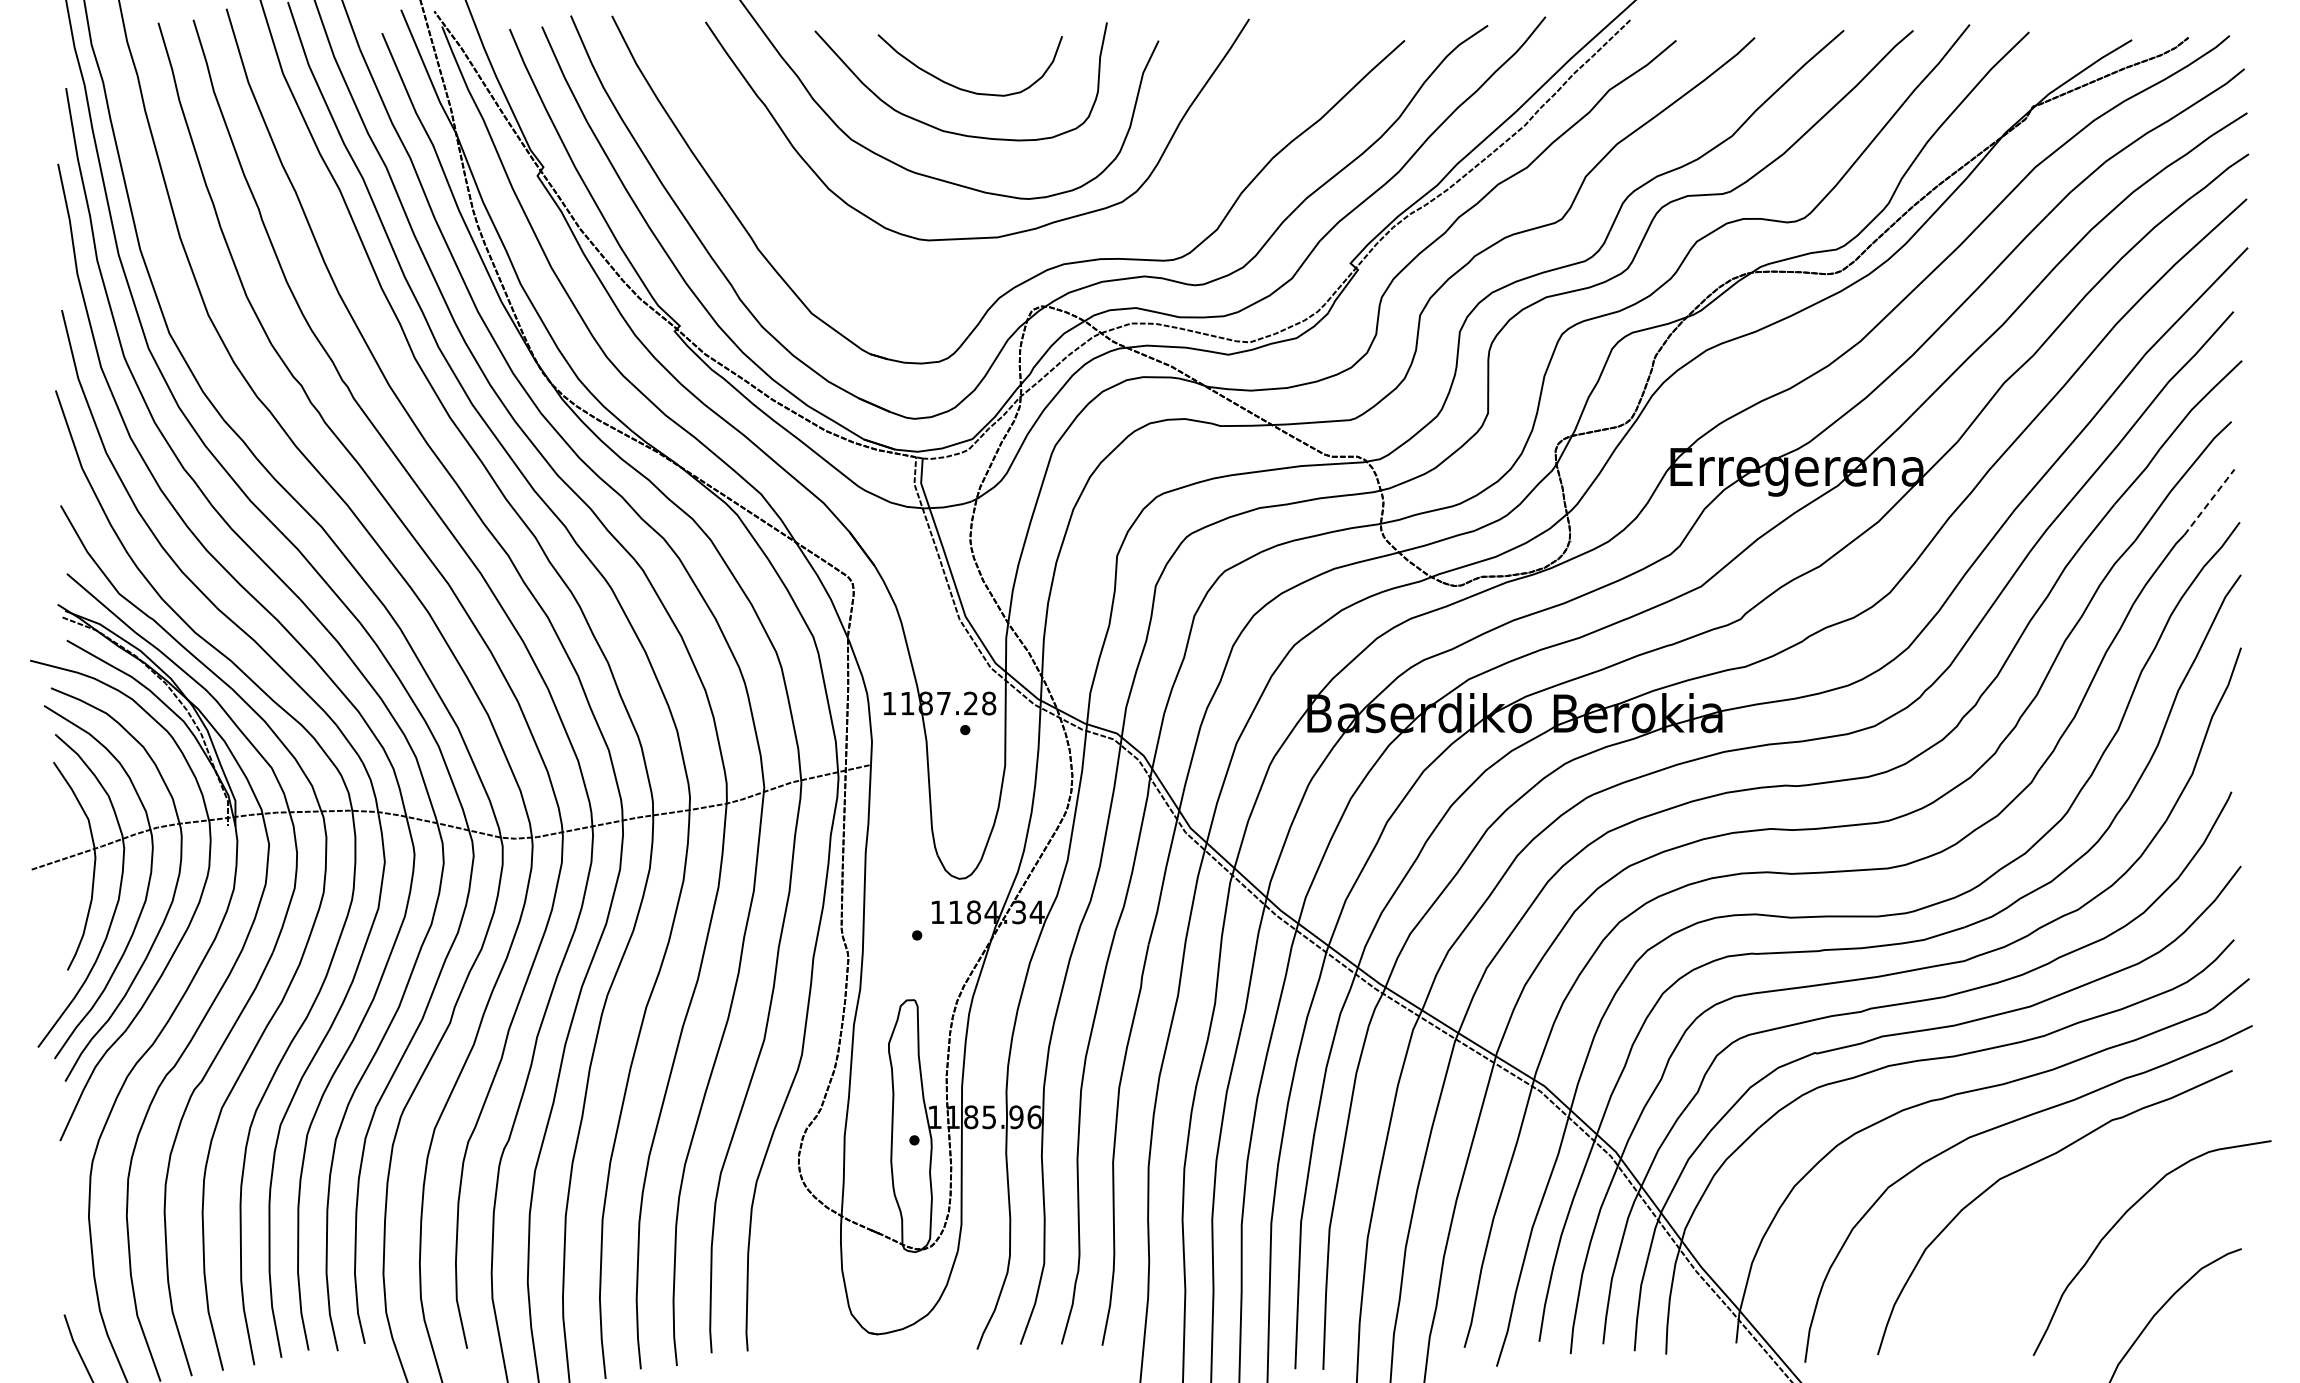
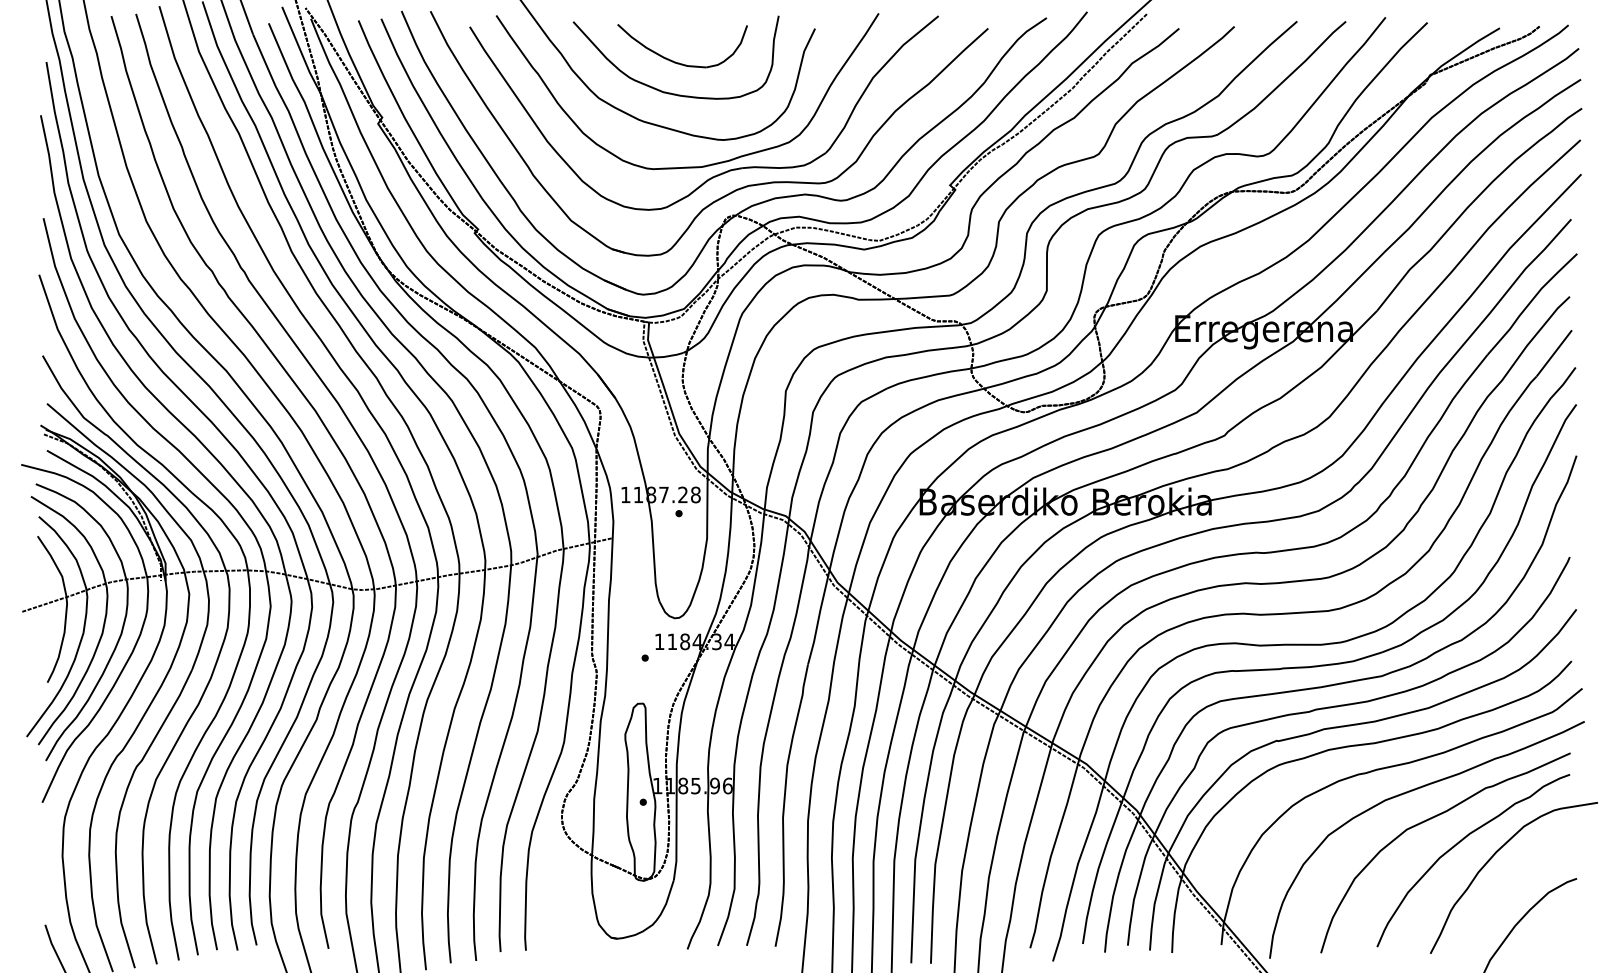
part: (1034, 242) -> (727, 170), added
line: (2209, 501) -> (1554, 352), dashed -> solid
curve: (2073, 1199) -> (1458, 843), added

